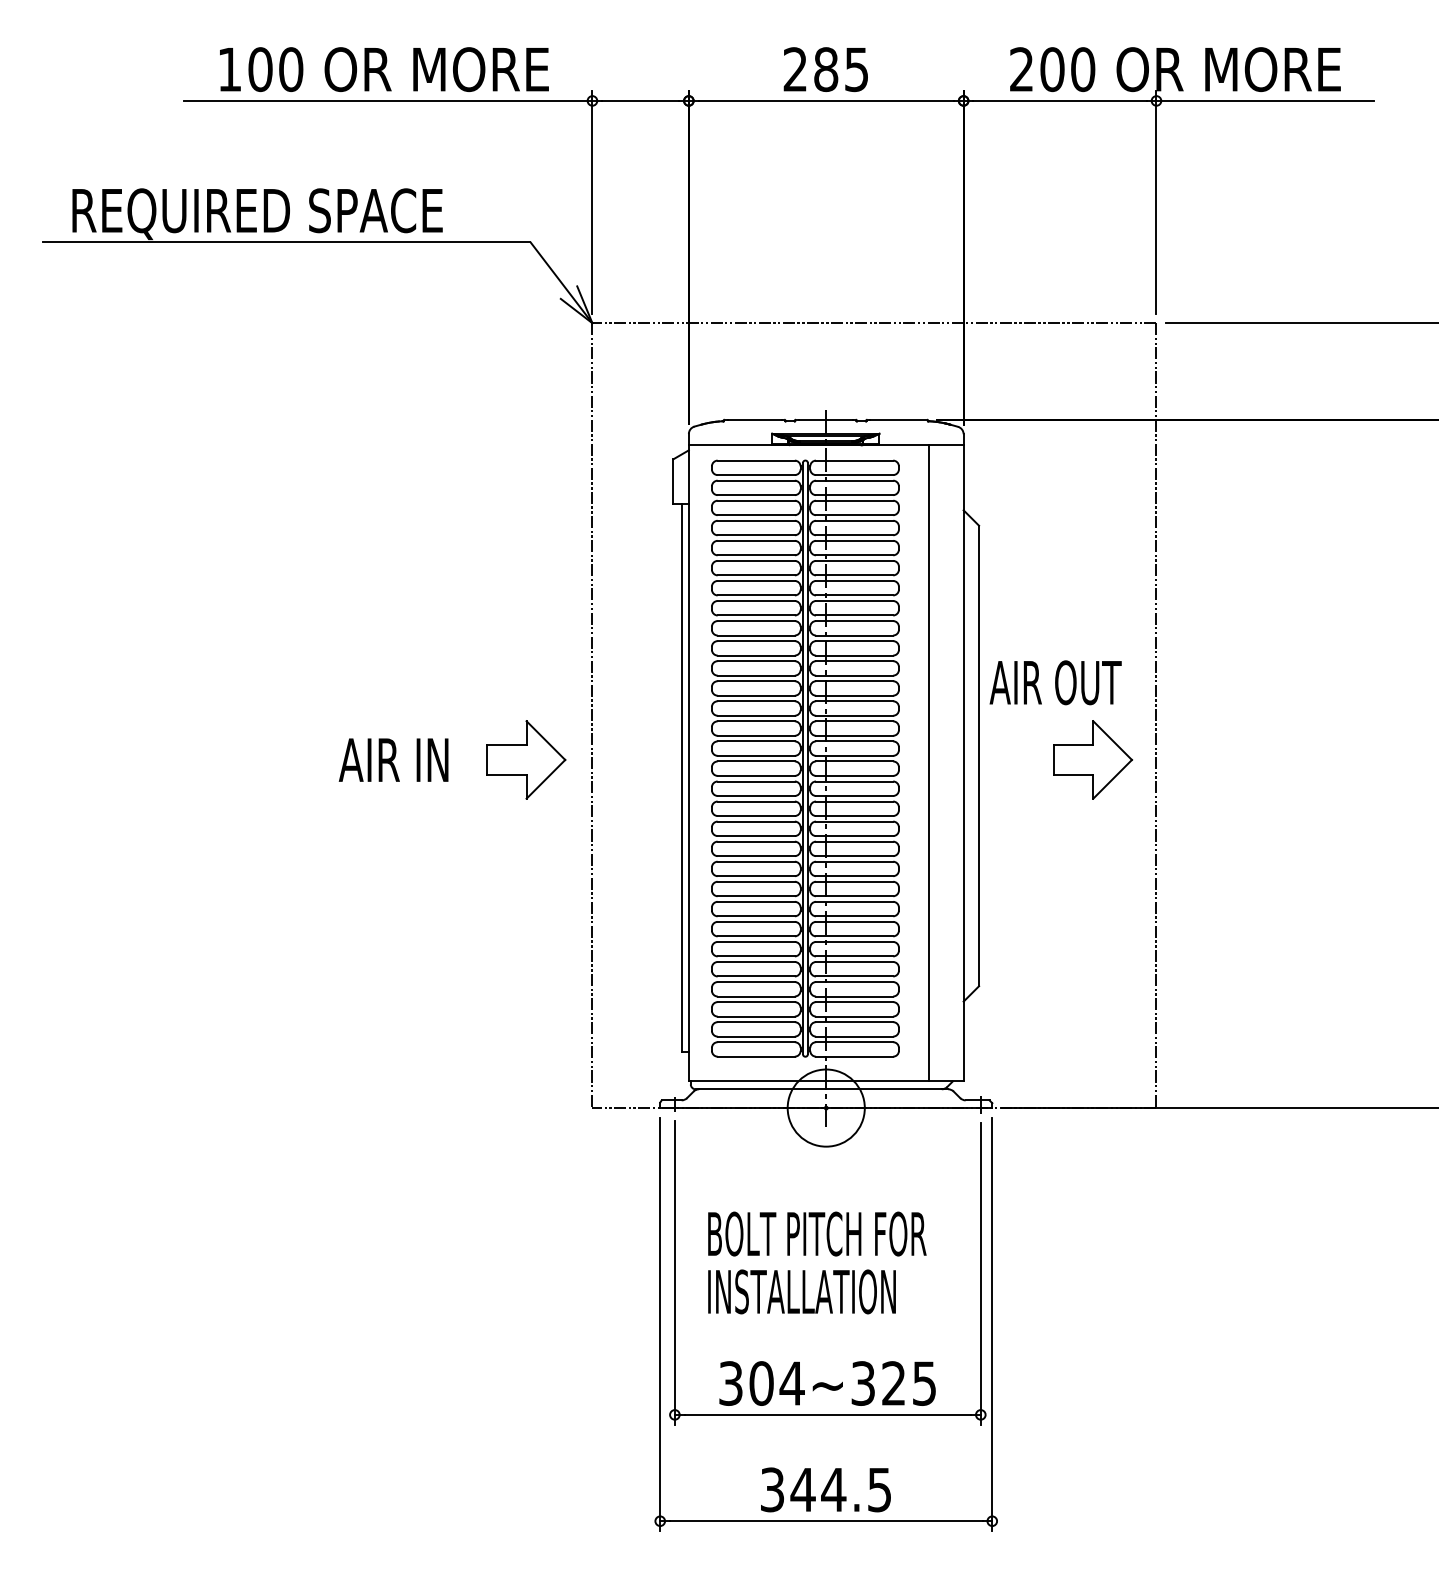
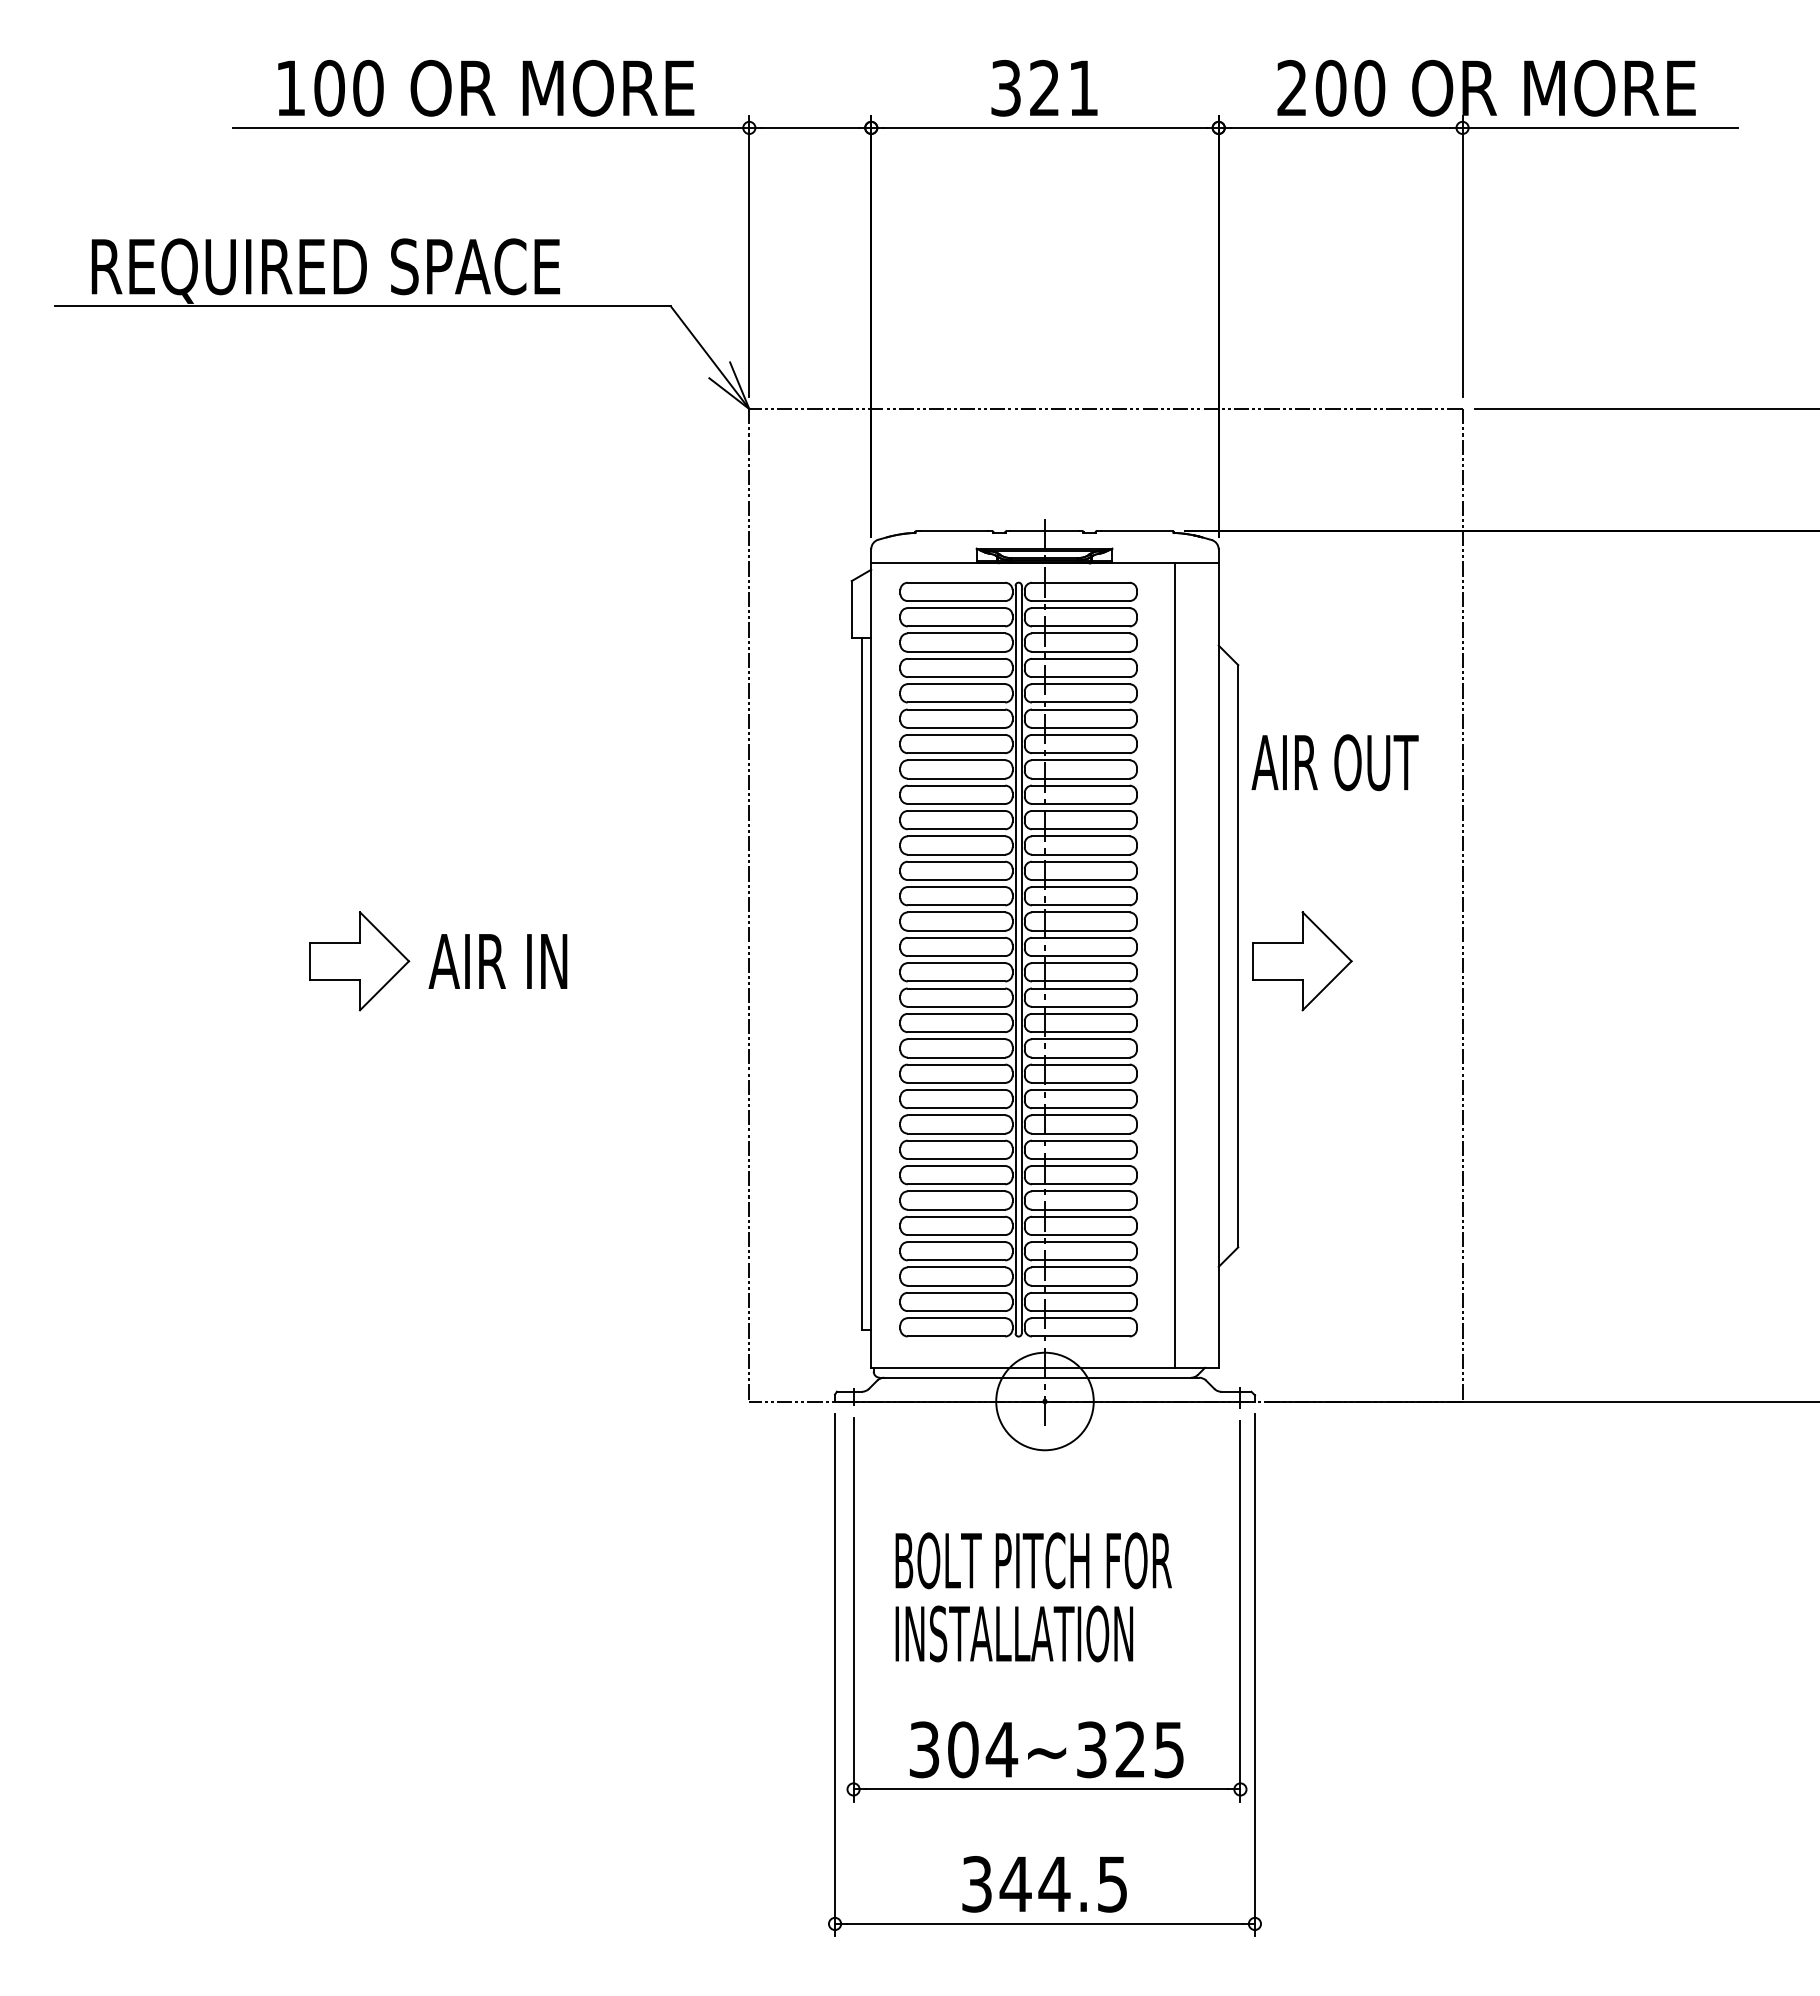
text: (825, 68) -> (1044, 87), 285 -> 321
text: (1055, 682) -> (1334, 762), moved
part: (526, 760) -> (359, 961), moved
part: (1093, 760) -> (1302, 961), moved

